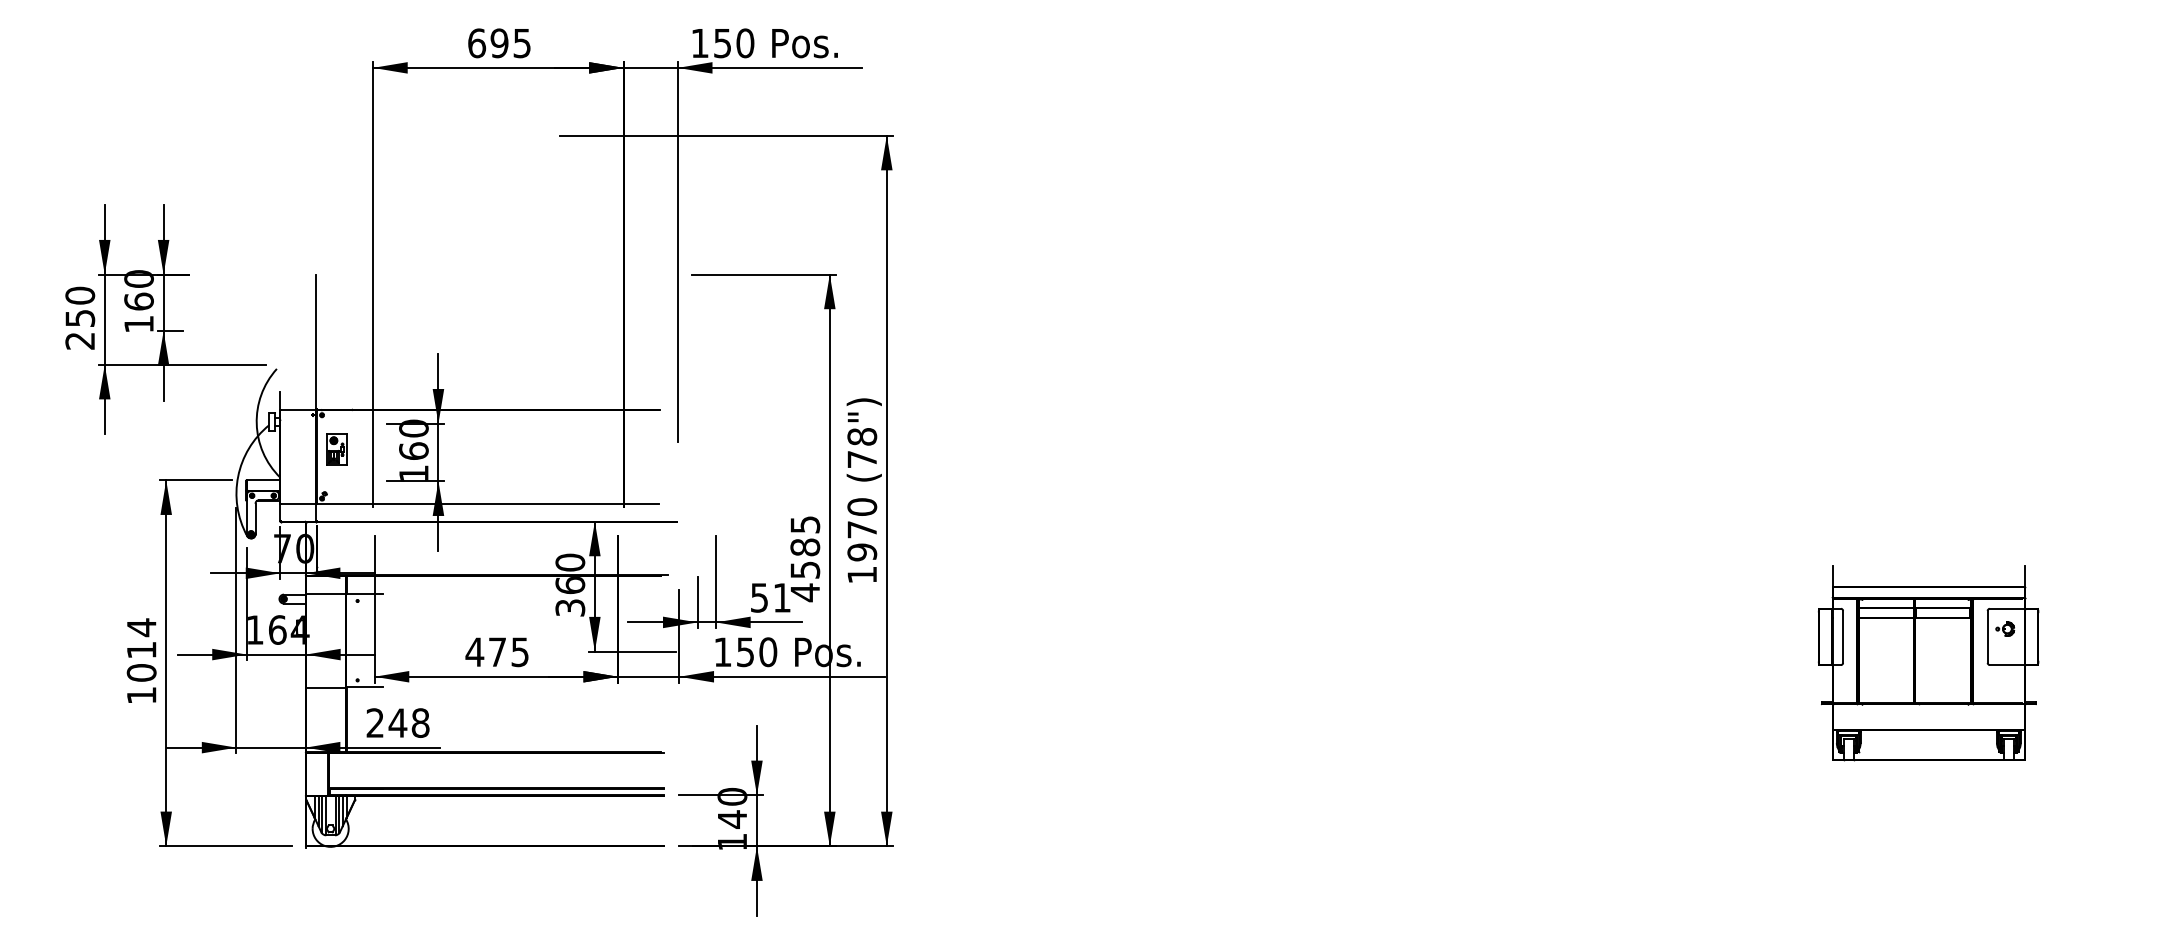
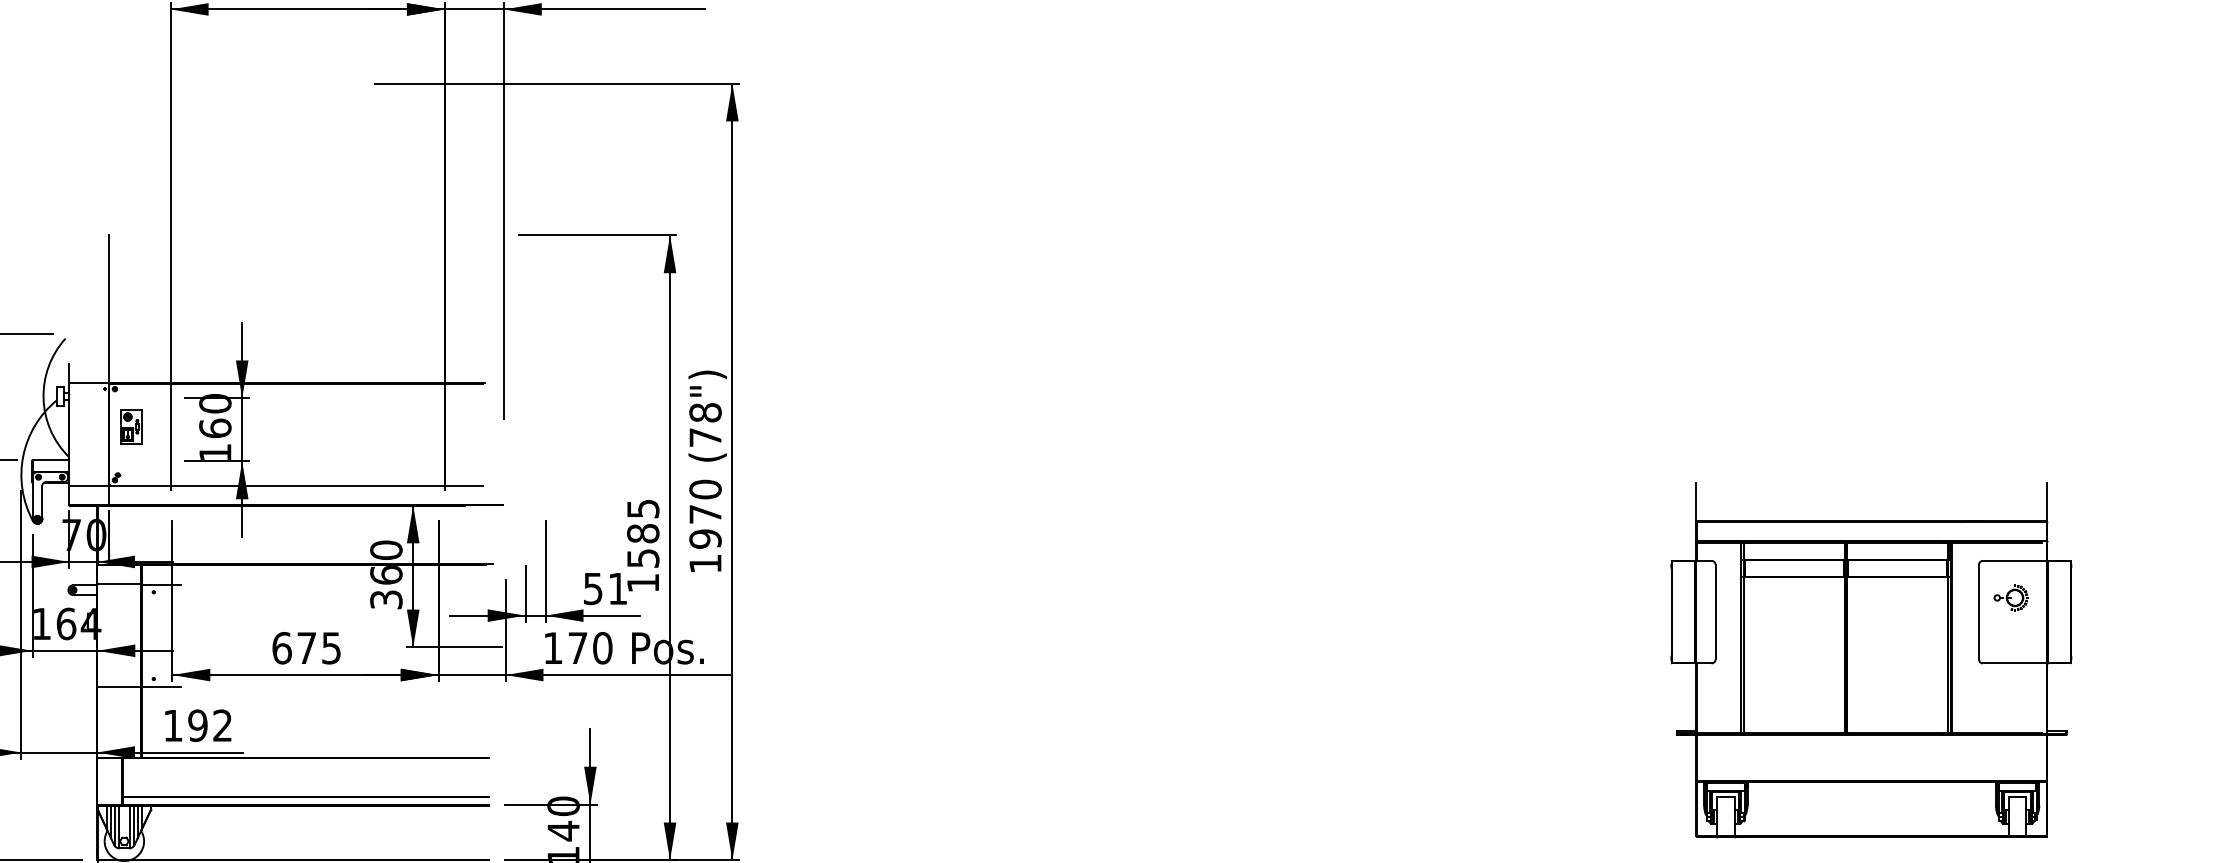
text: (804, 592) -> (642, 582), 4585 -> 1585
text: (474, 652) -> (281, 648), 475 -> 675
text: (745, 652) -> (577, 648), 150 -> 170
part: (1928, 663) -> (1871, 660), size x1.67
text: (397, 722) -> (197, 725), 248 -> 192

